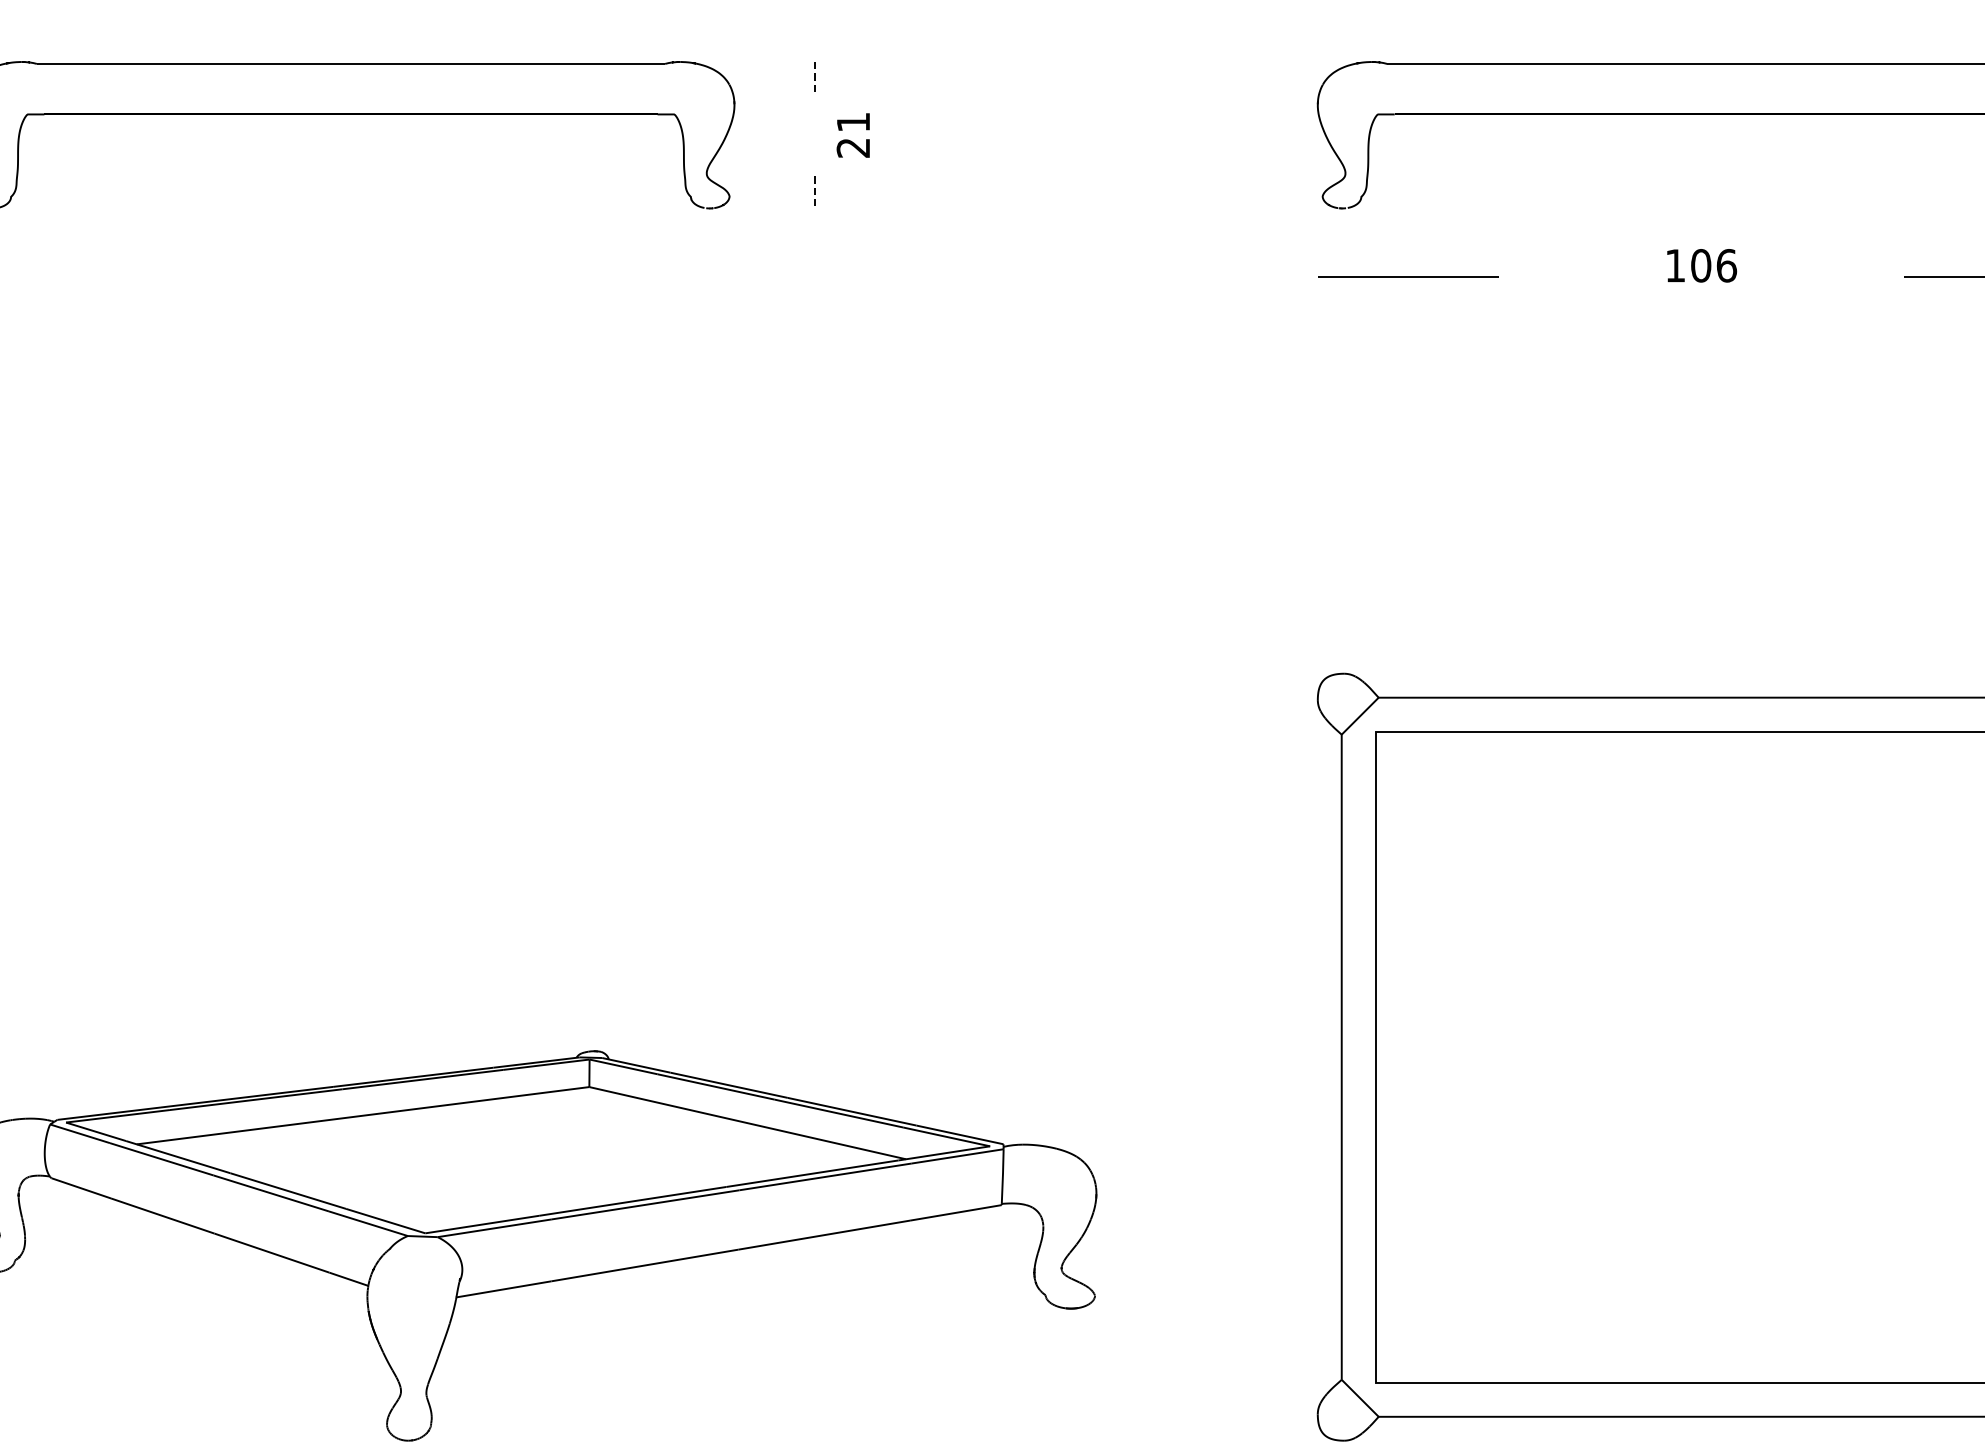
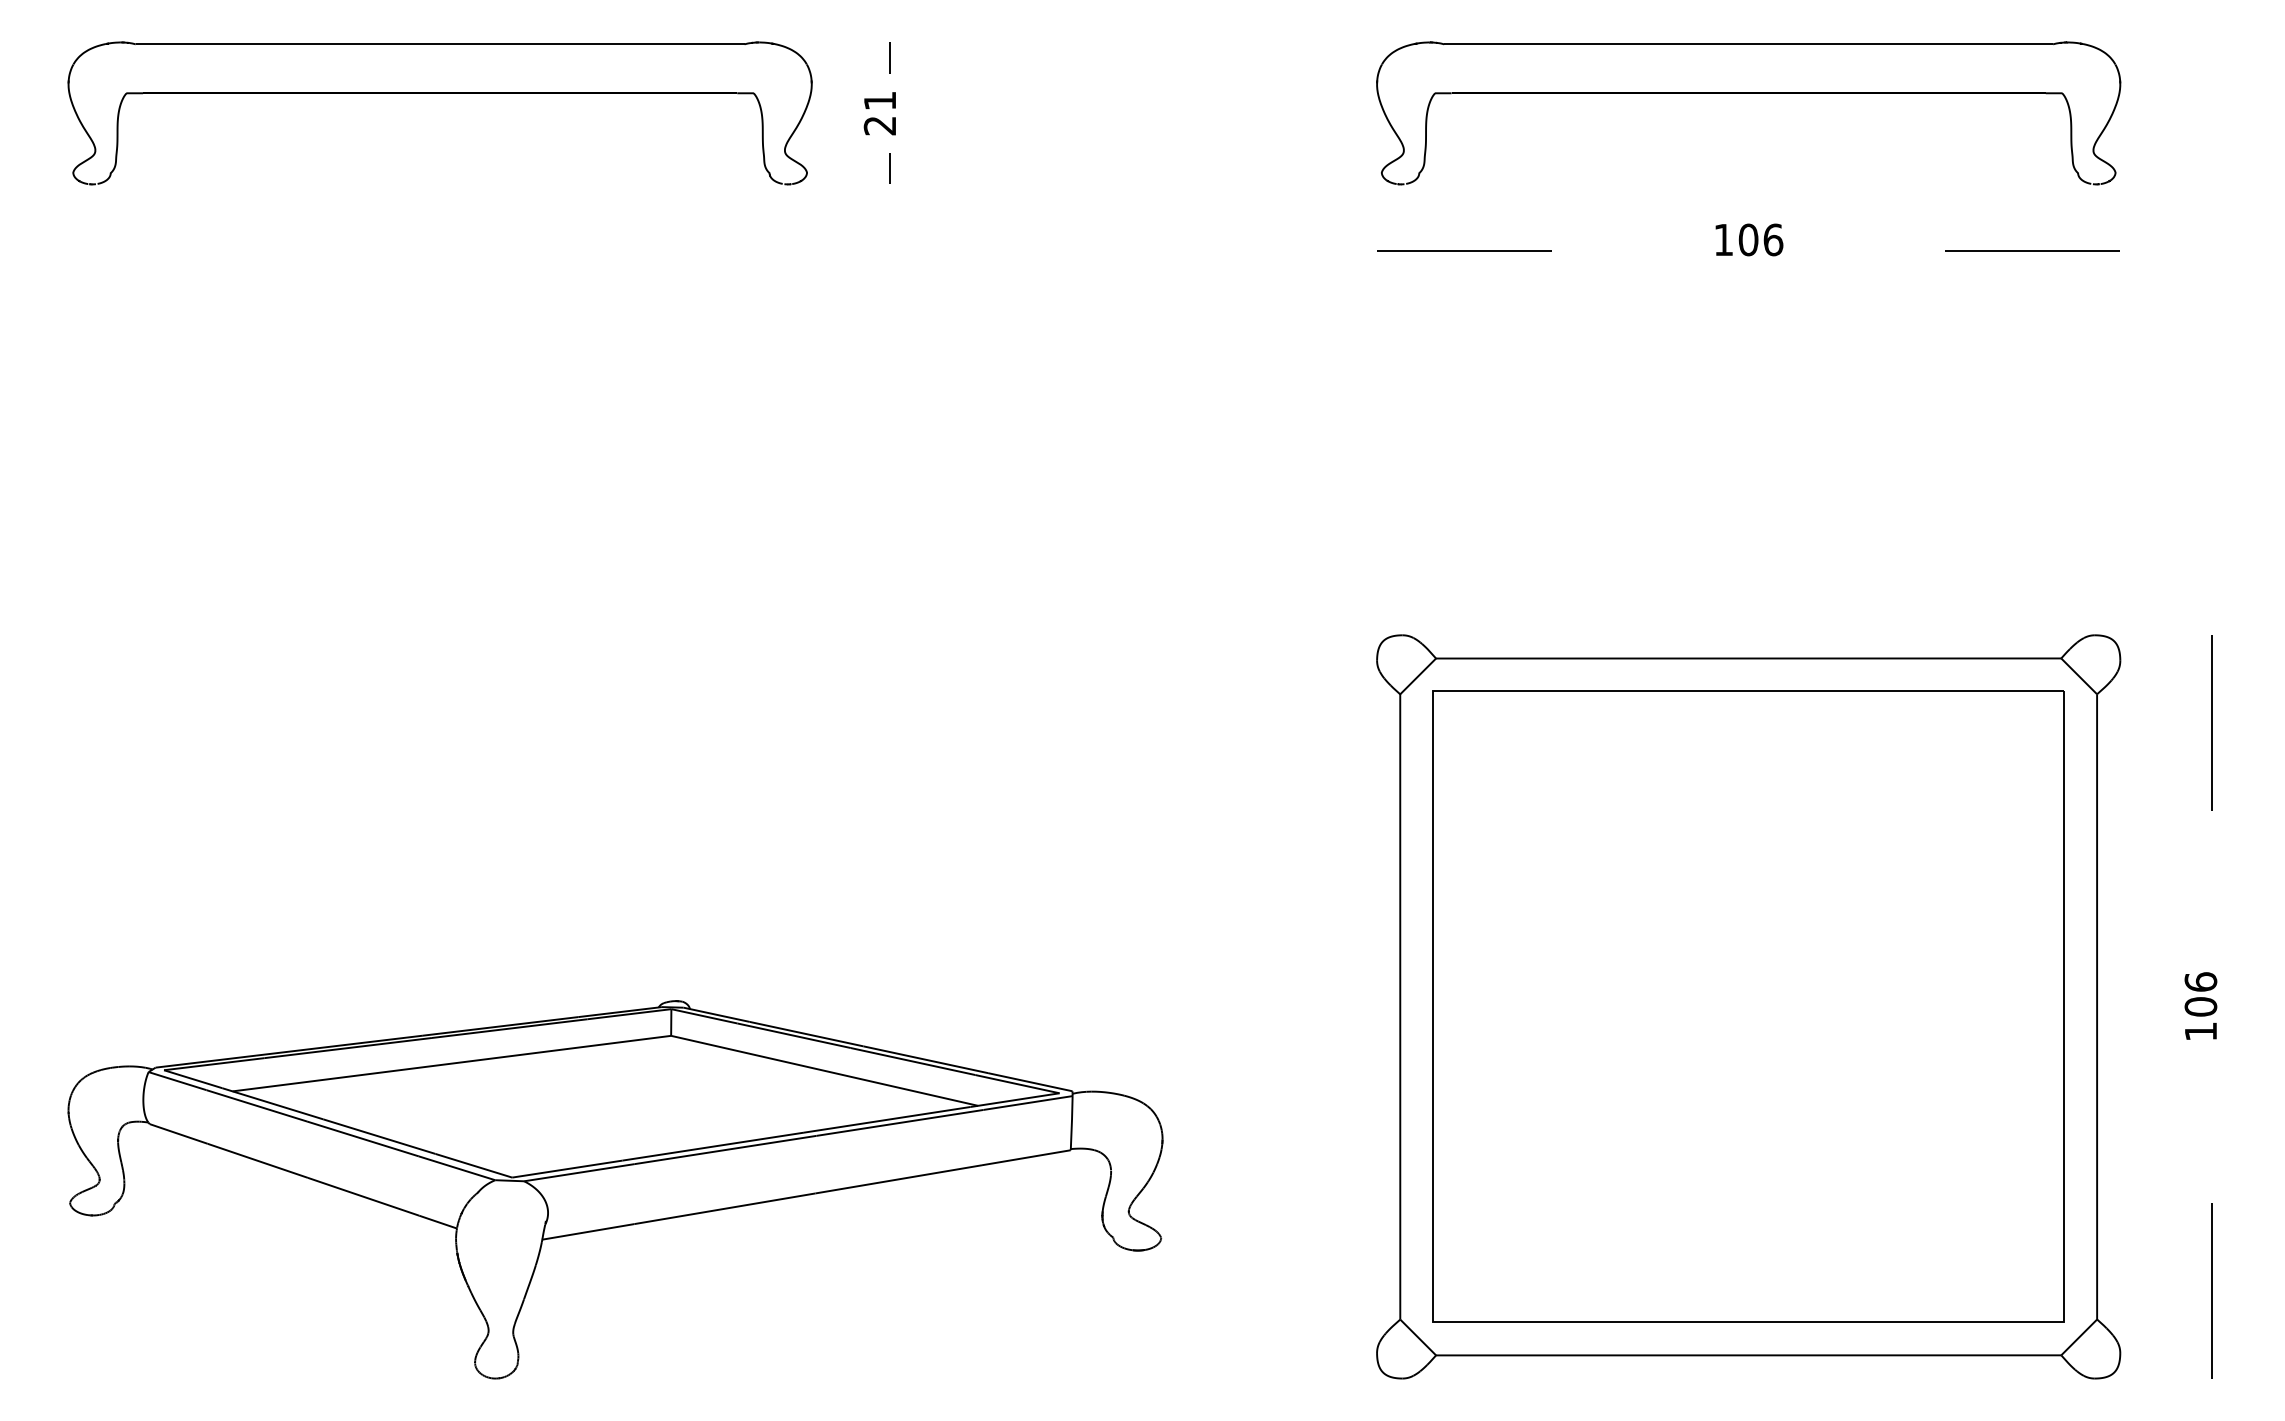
line: (814, 77) -> (889, 57), dashed -> solid
text: (852, 135) -> (879, 113), moved
line: (814, 192) -> (889, 168), dashed -> solid

